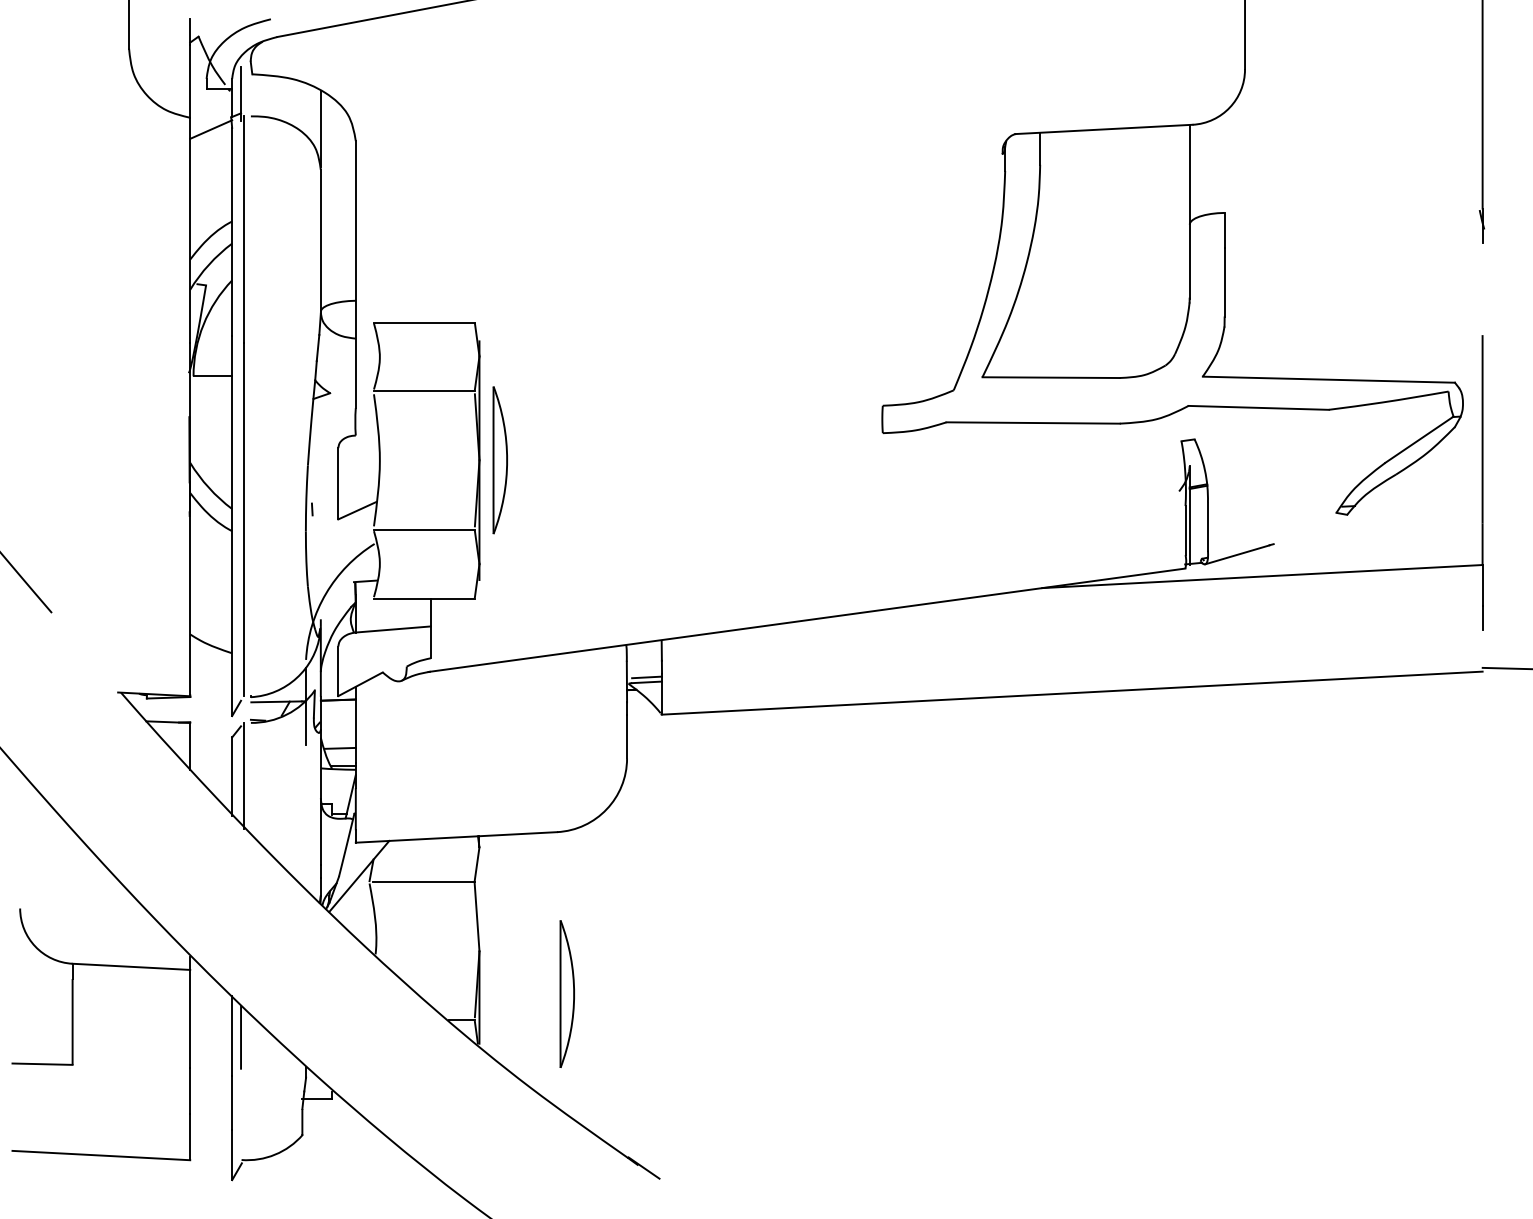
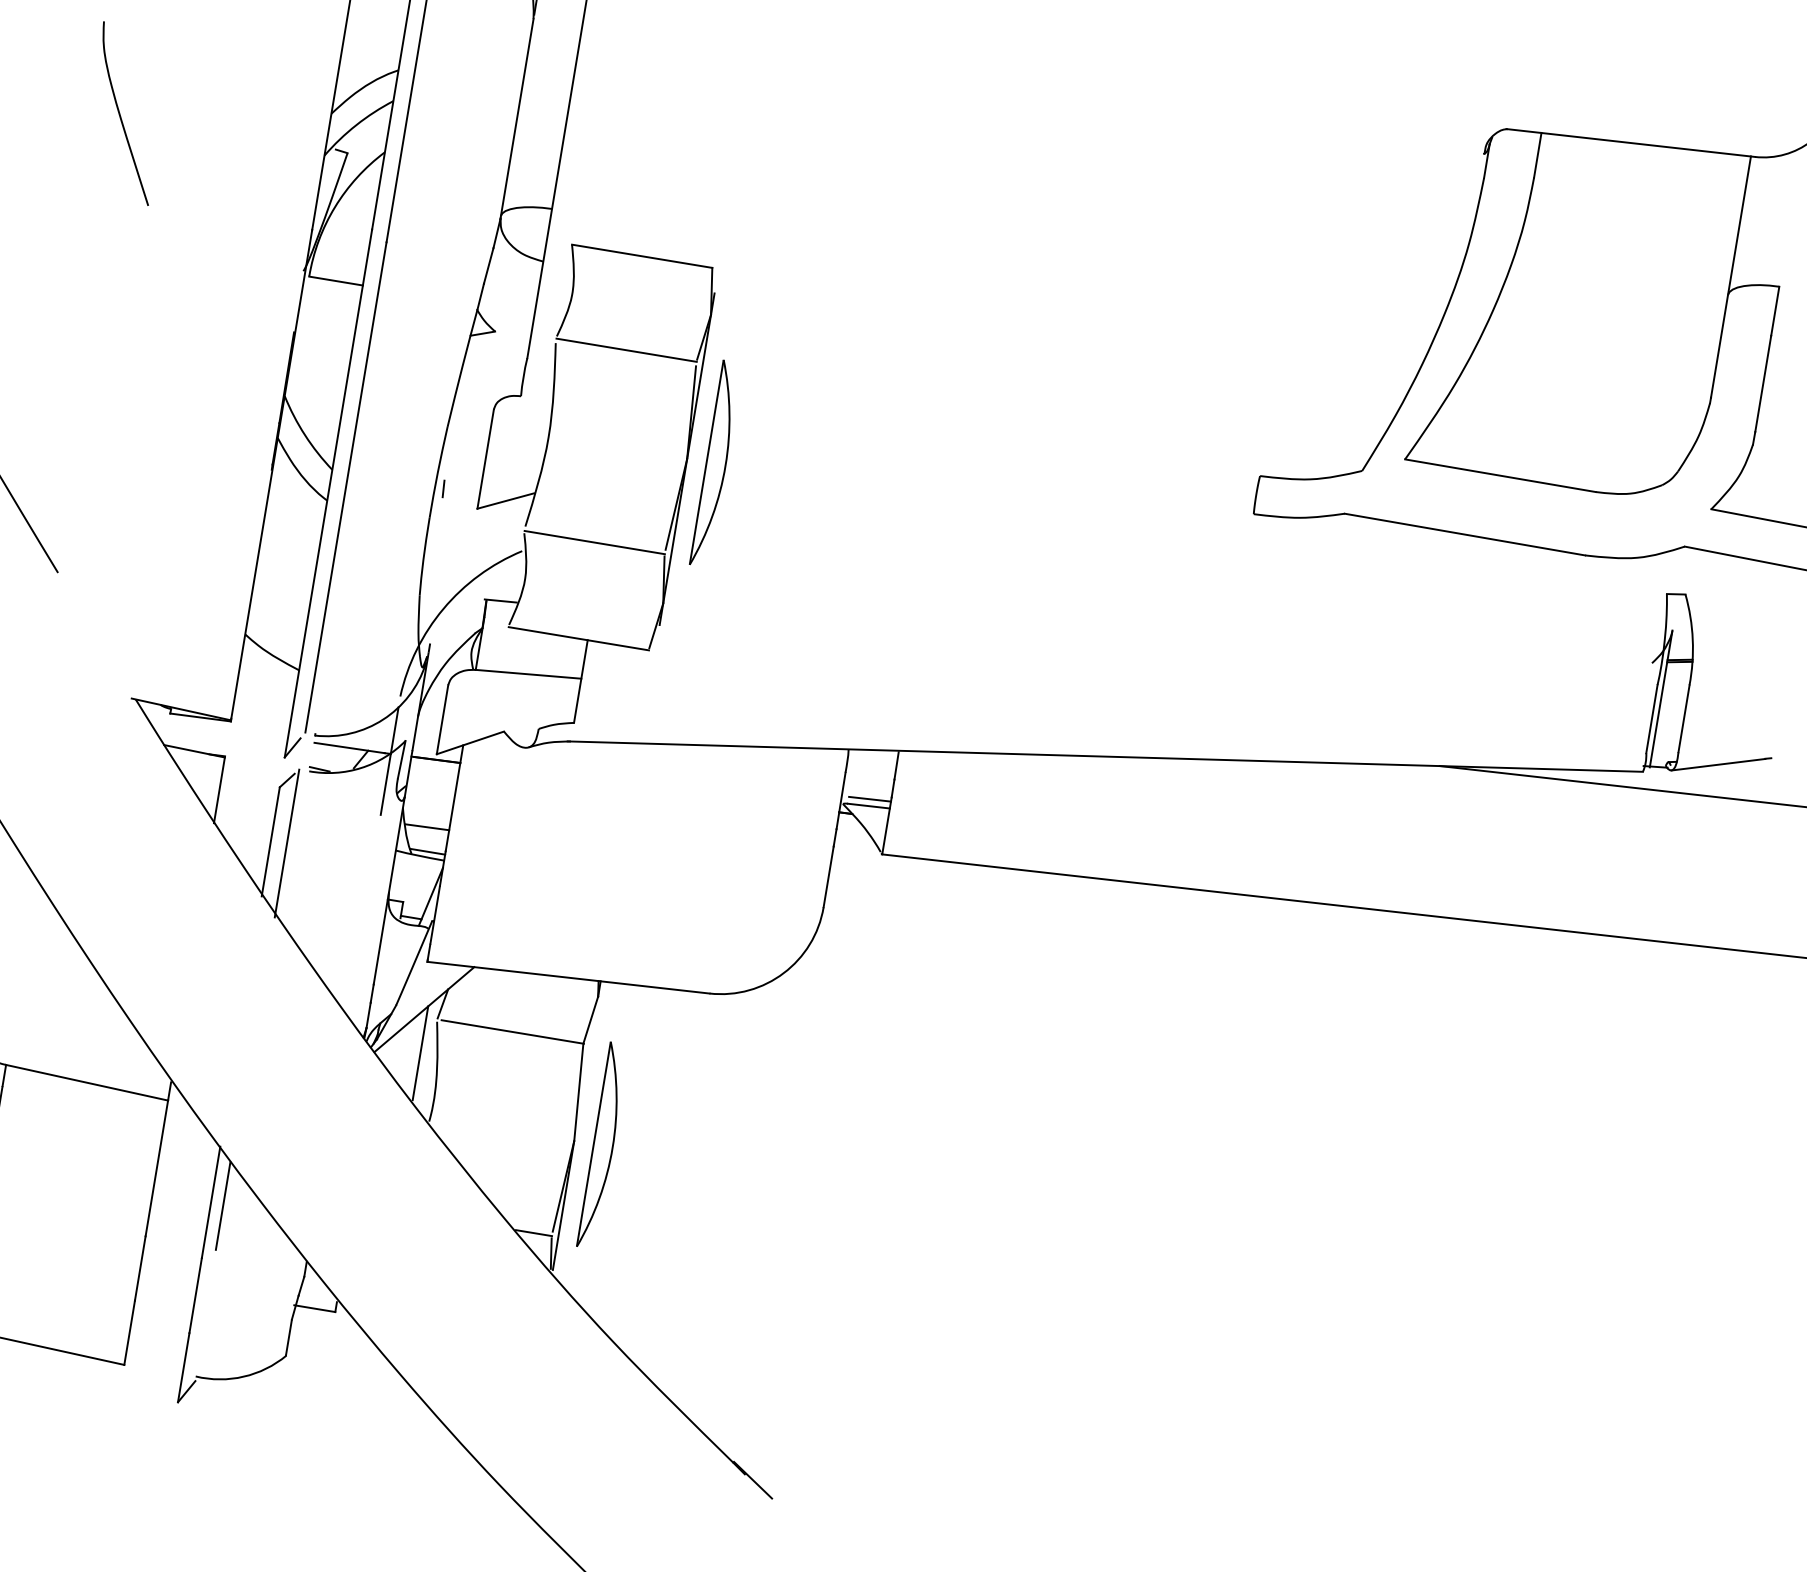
curve: (43, 285) -> (121, 115), added
line: (361, 907) -> (420, 1053), added
part: (566, 993) -> (602, 1144), moved

